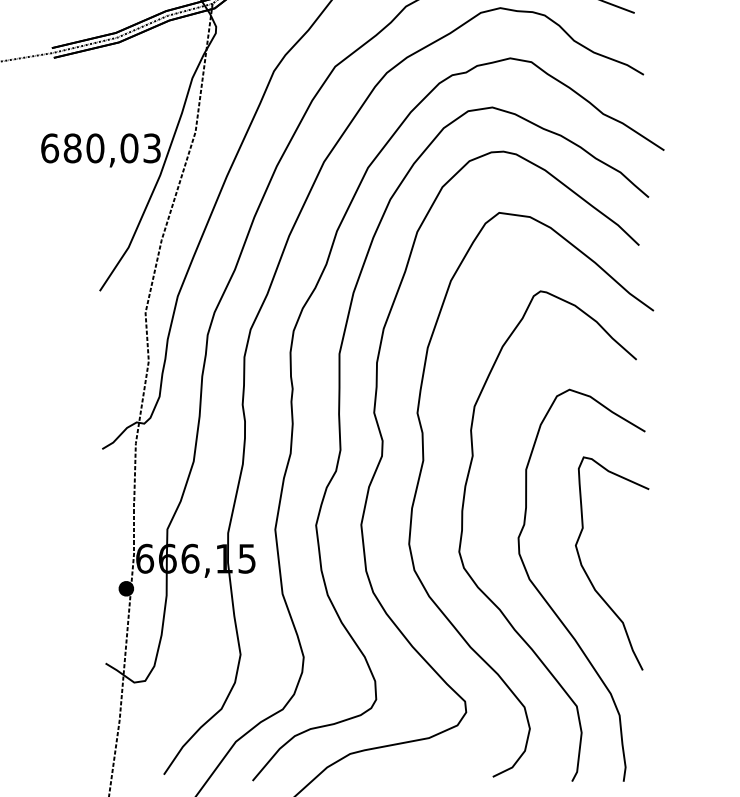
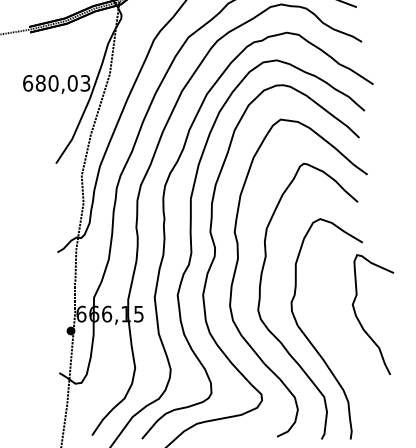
part: (589, 575) -> (360, 321), moved

